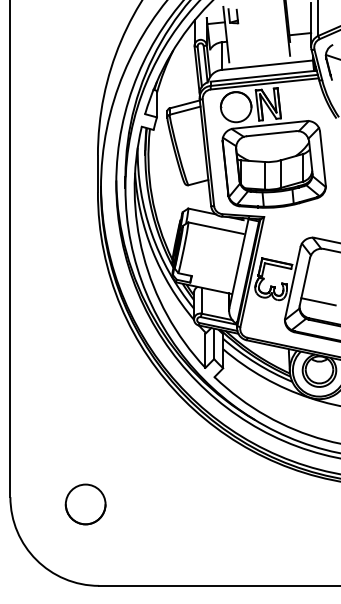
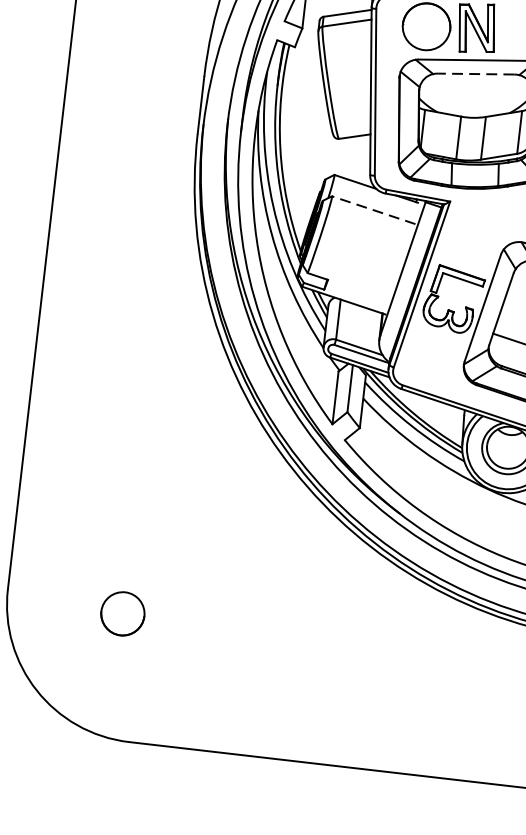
line: (270, 133) -> (474, 73), solid -> dashed
line: (215, 228) -> (372, 210), solid -> dashed
part: (85, 504) -> (122, 613), size x0.7

